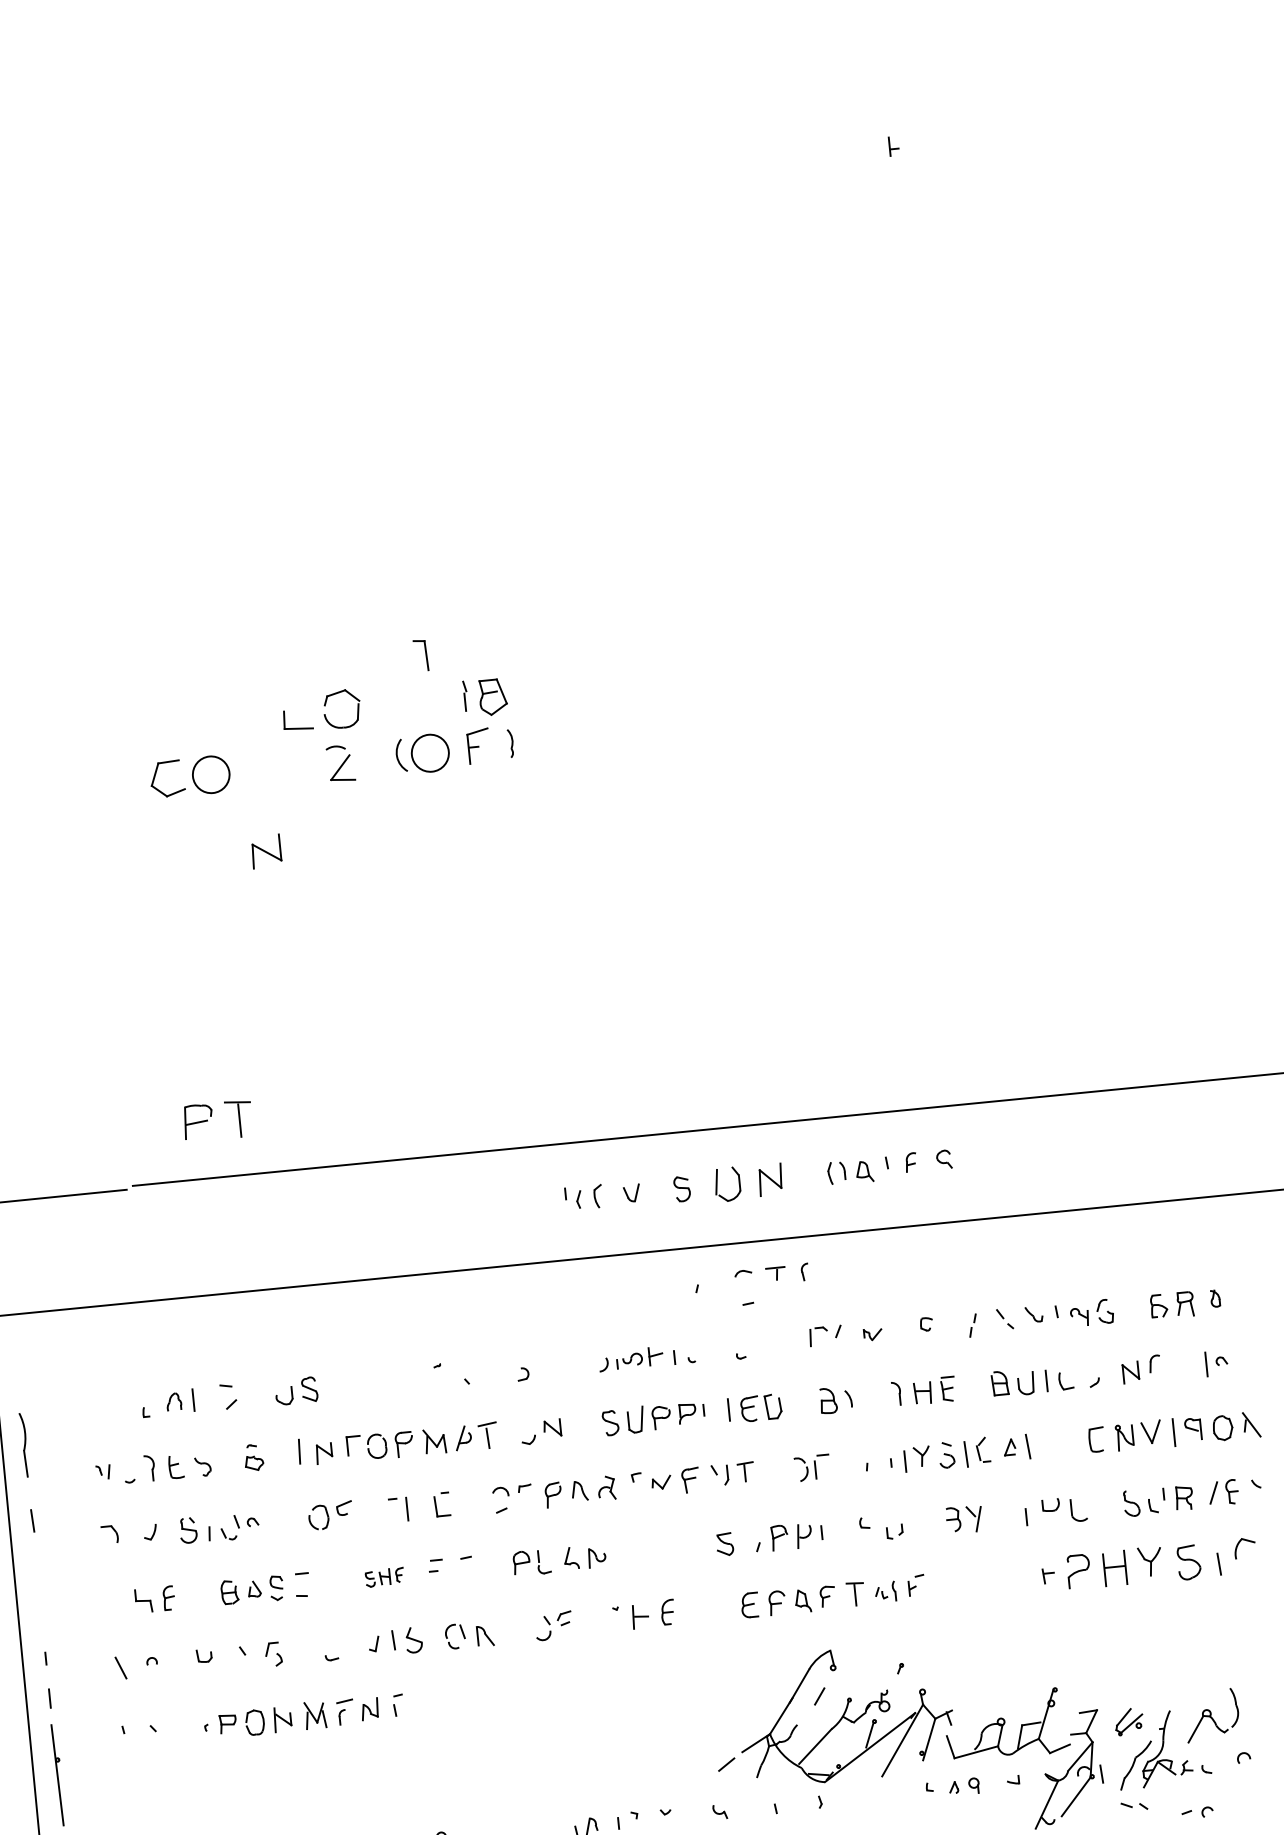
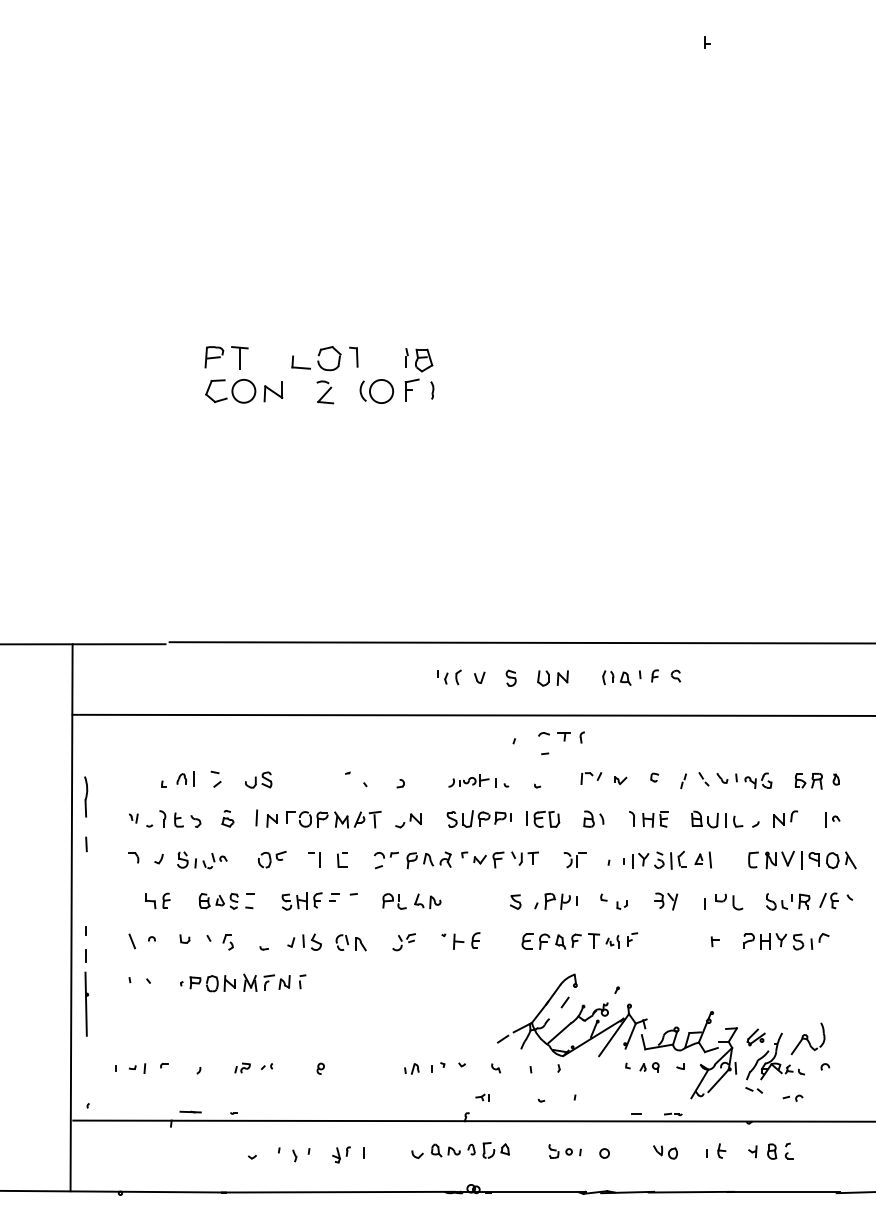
part: (420, 654) -> (353, 356), moved
part: (266, 851) -> (273, 391), moved
part: (217, 1120) -> (226, 357), moved
part: (747, 1182) -> (552, 678), size x0.71
part: (1162, 1564) -> (786, 941), size x0.71
part: (383, 1577) -> (301, 901), size x1.67

